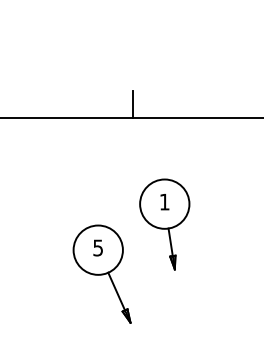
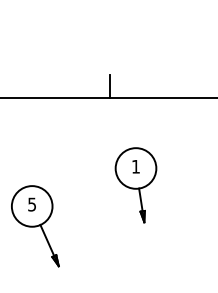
part: (102, 274) -> (35, 226), moved

